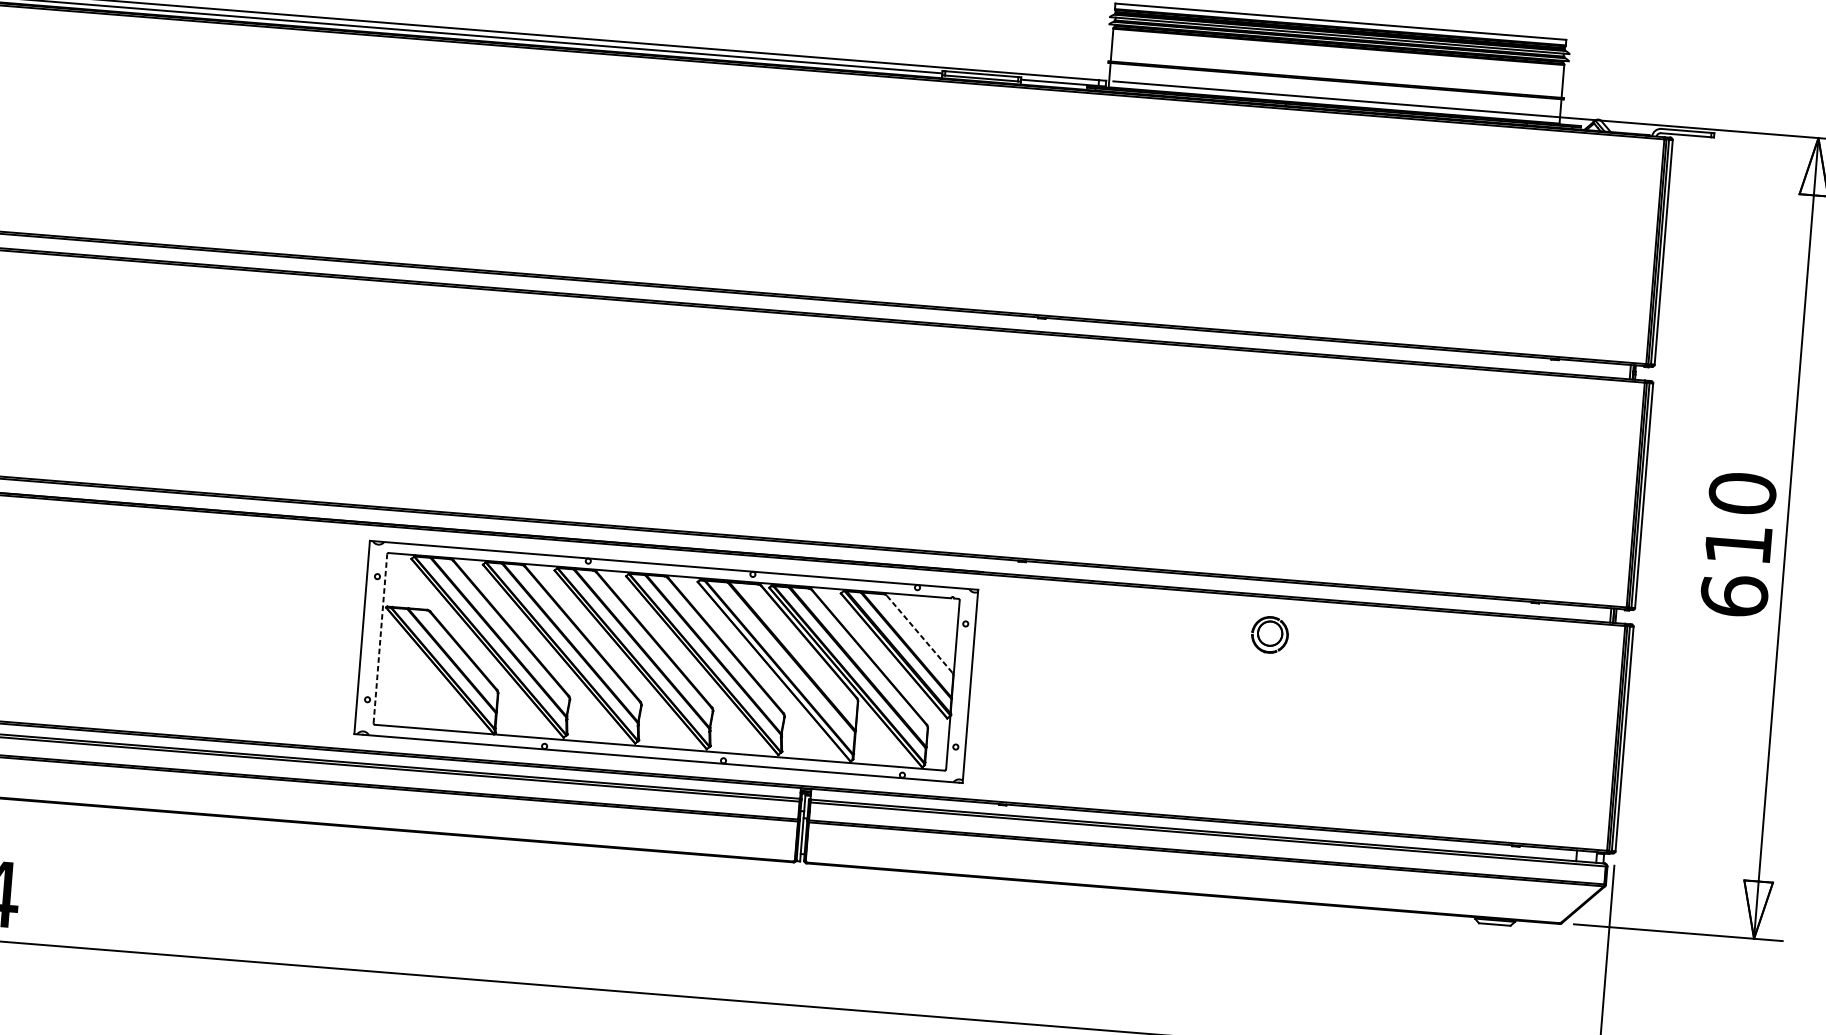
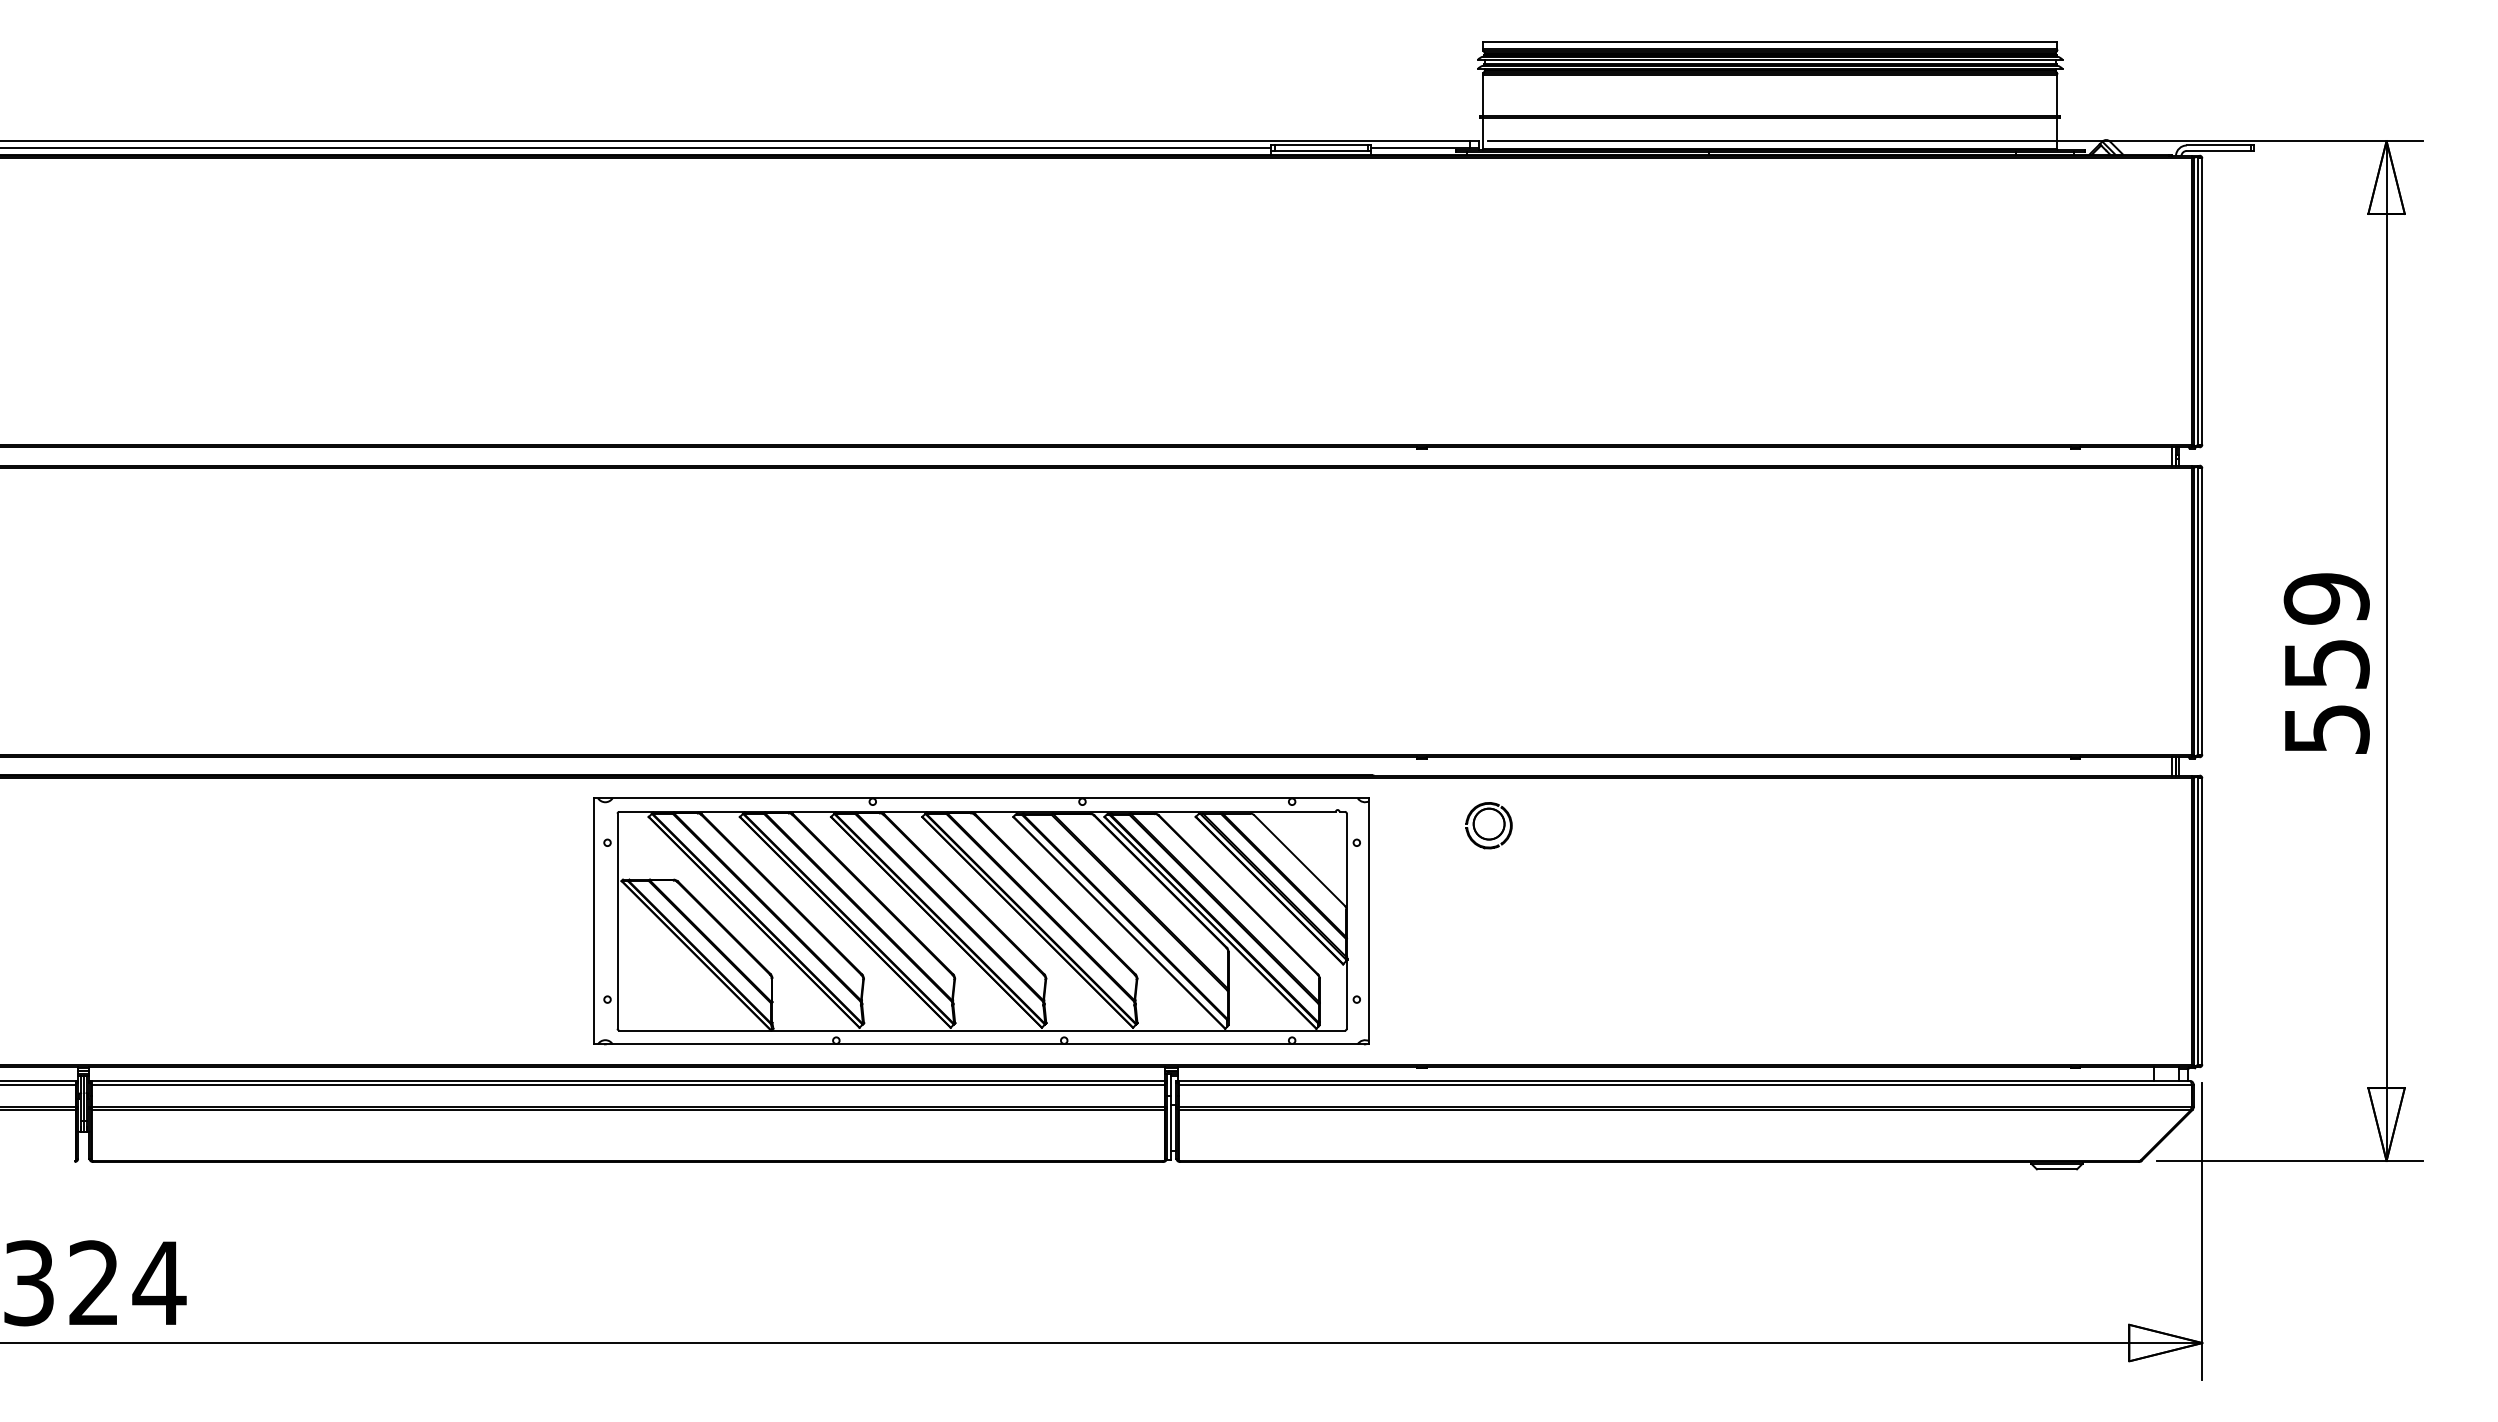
text: (1738, 544) -> (2326, 663), 610 -> 559
line: (919, 634) -> (1299, 860), dashed -> solid
part: (1269, 634) -> (1488, 825), moved
line: (380, 639) -> (617, 921), dashed -> solid

